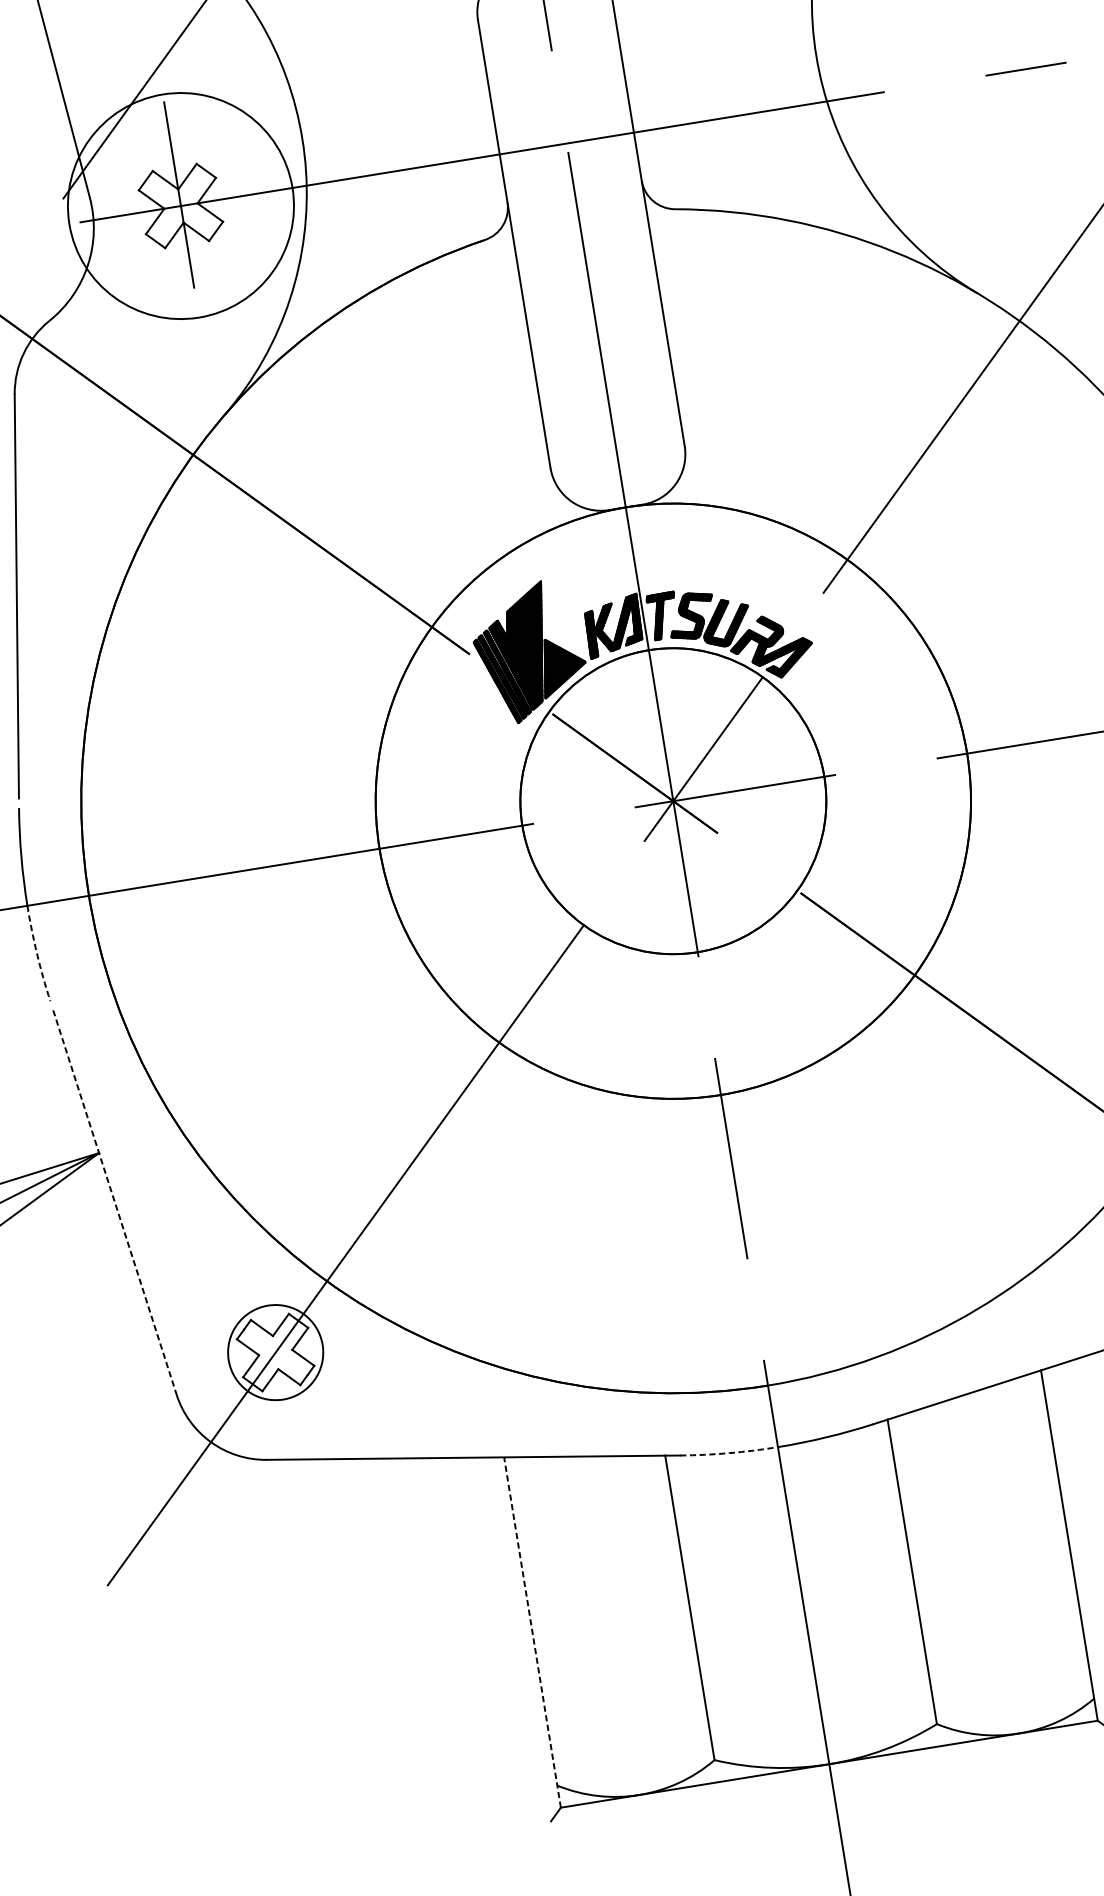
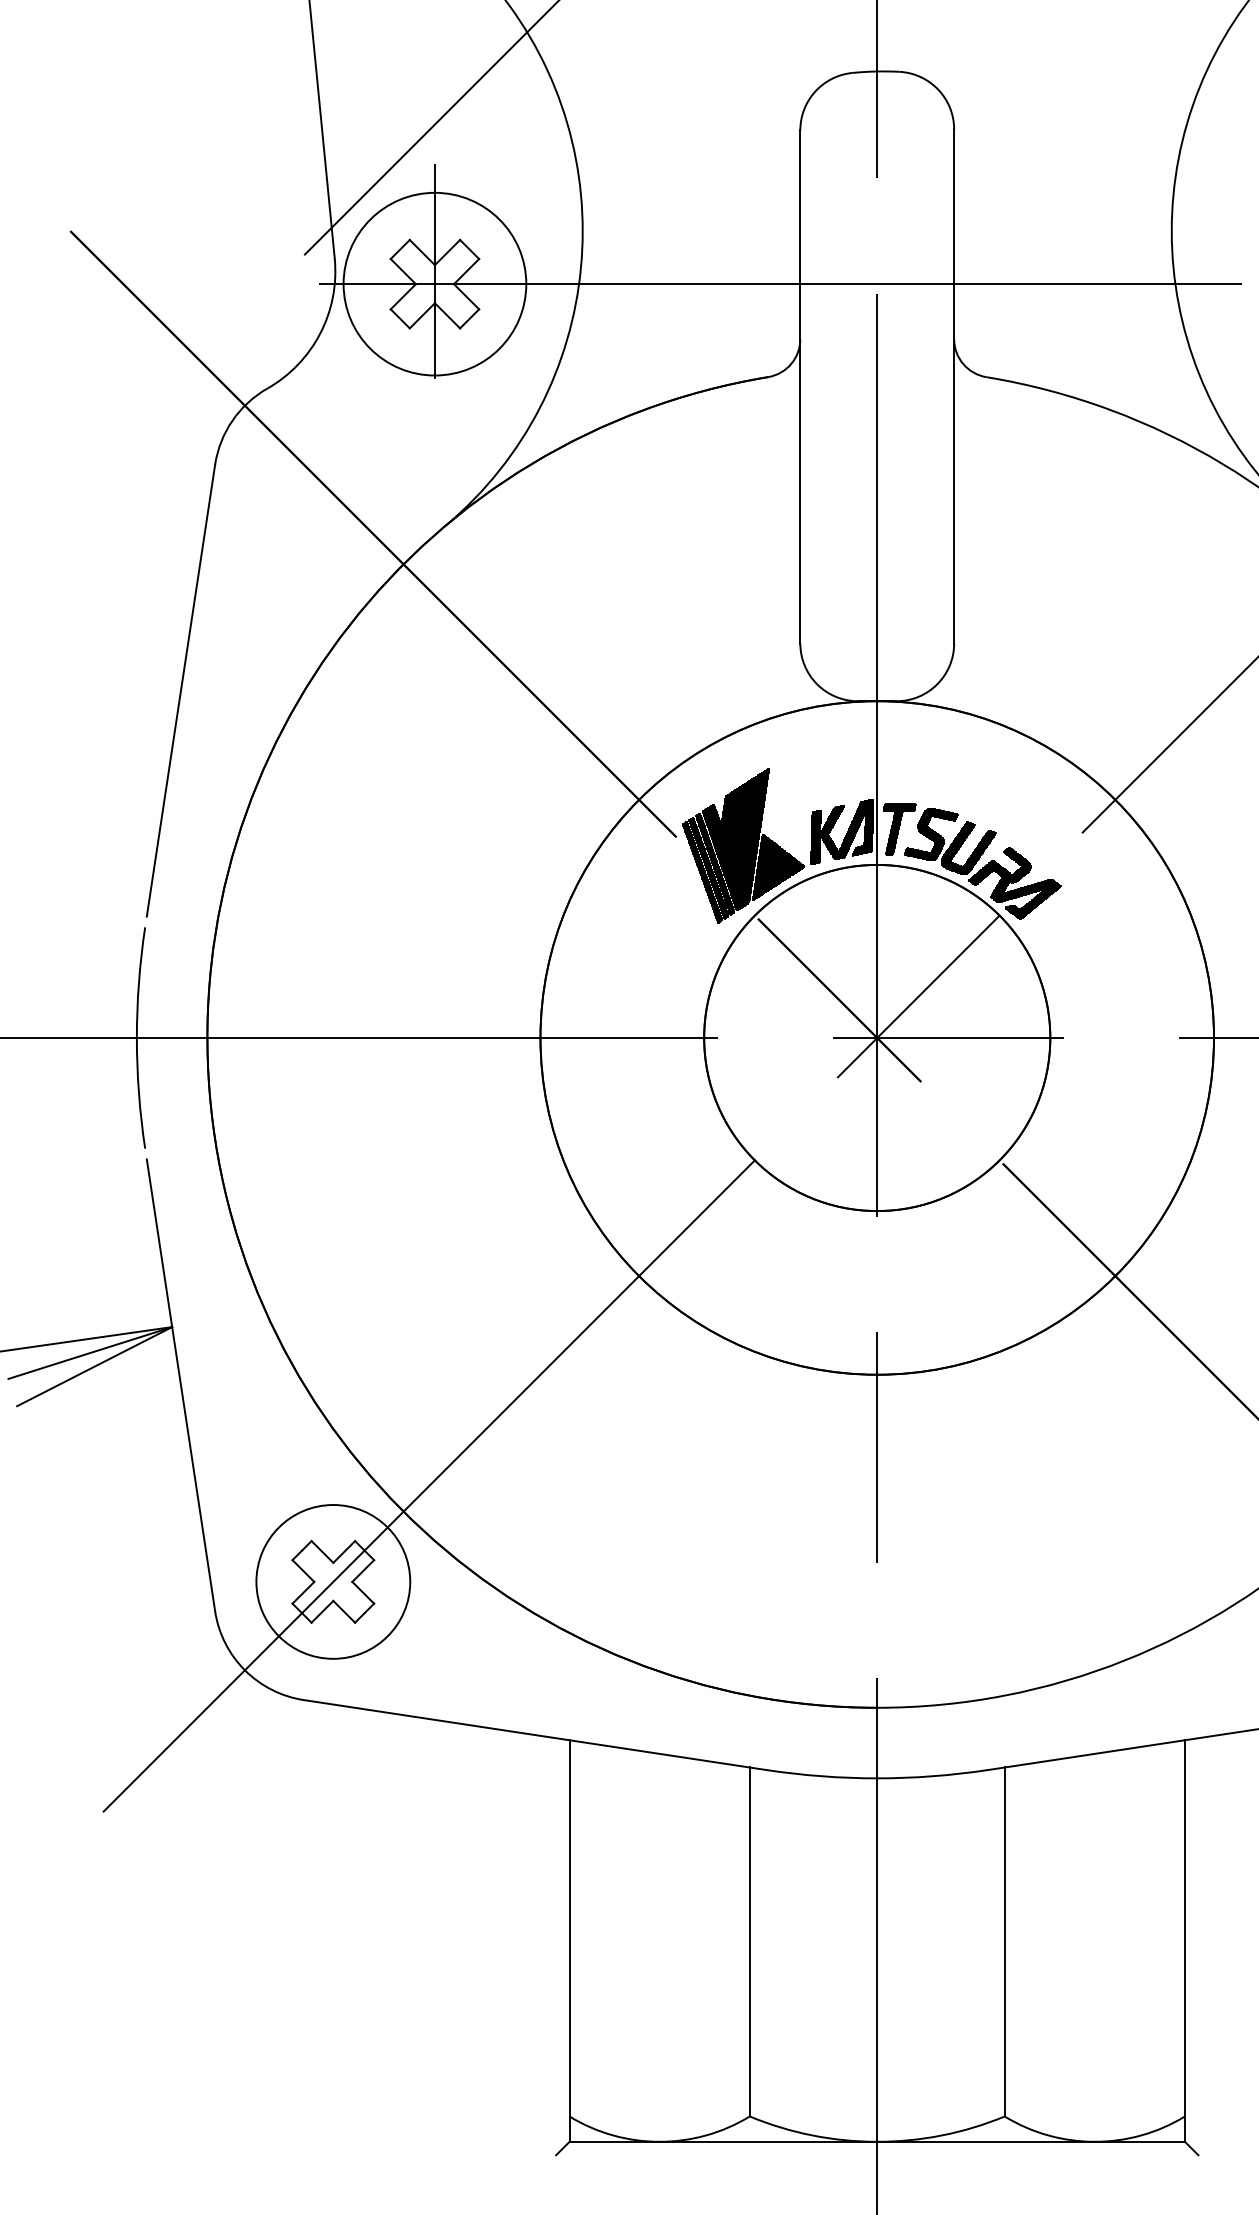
circle: (180, 205) -> (434, 283), size x0.71
arc: (36, 954) -> (138, 1093), dashed -> solid
line: (114, 1202) -> (180, 1385), dashed -> solid
circle: (275, 1352) -> (333, 1581), size x1.43
arc: (729, 1453) -> (821, 1776), dashed -> solid
line: (532, 1632) -> (569, 1941), dashed -> solid

